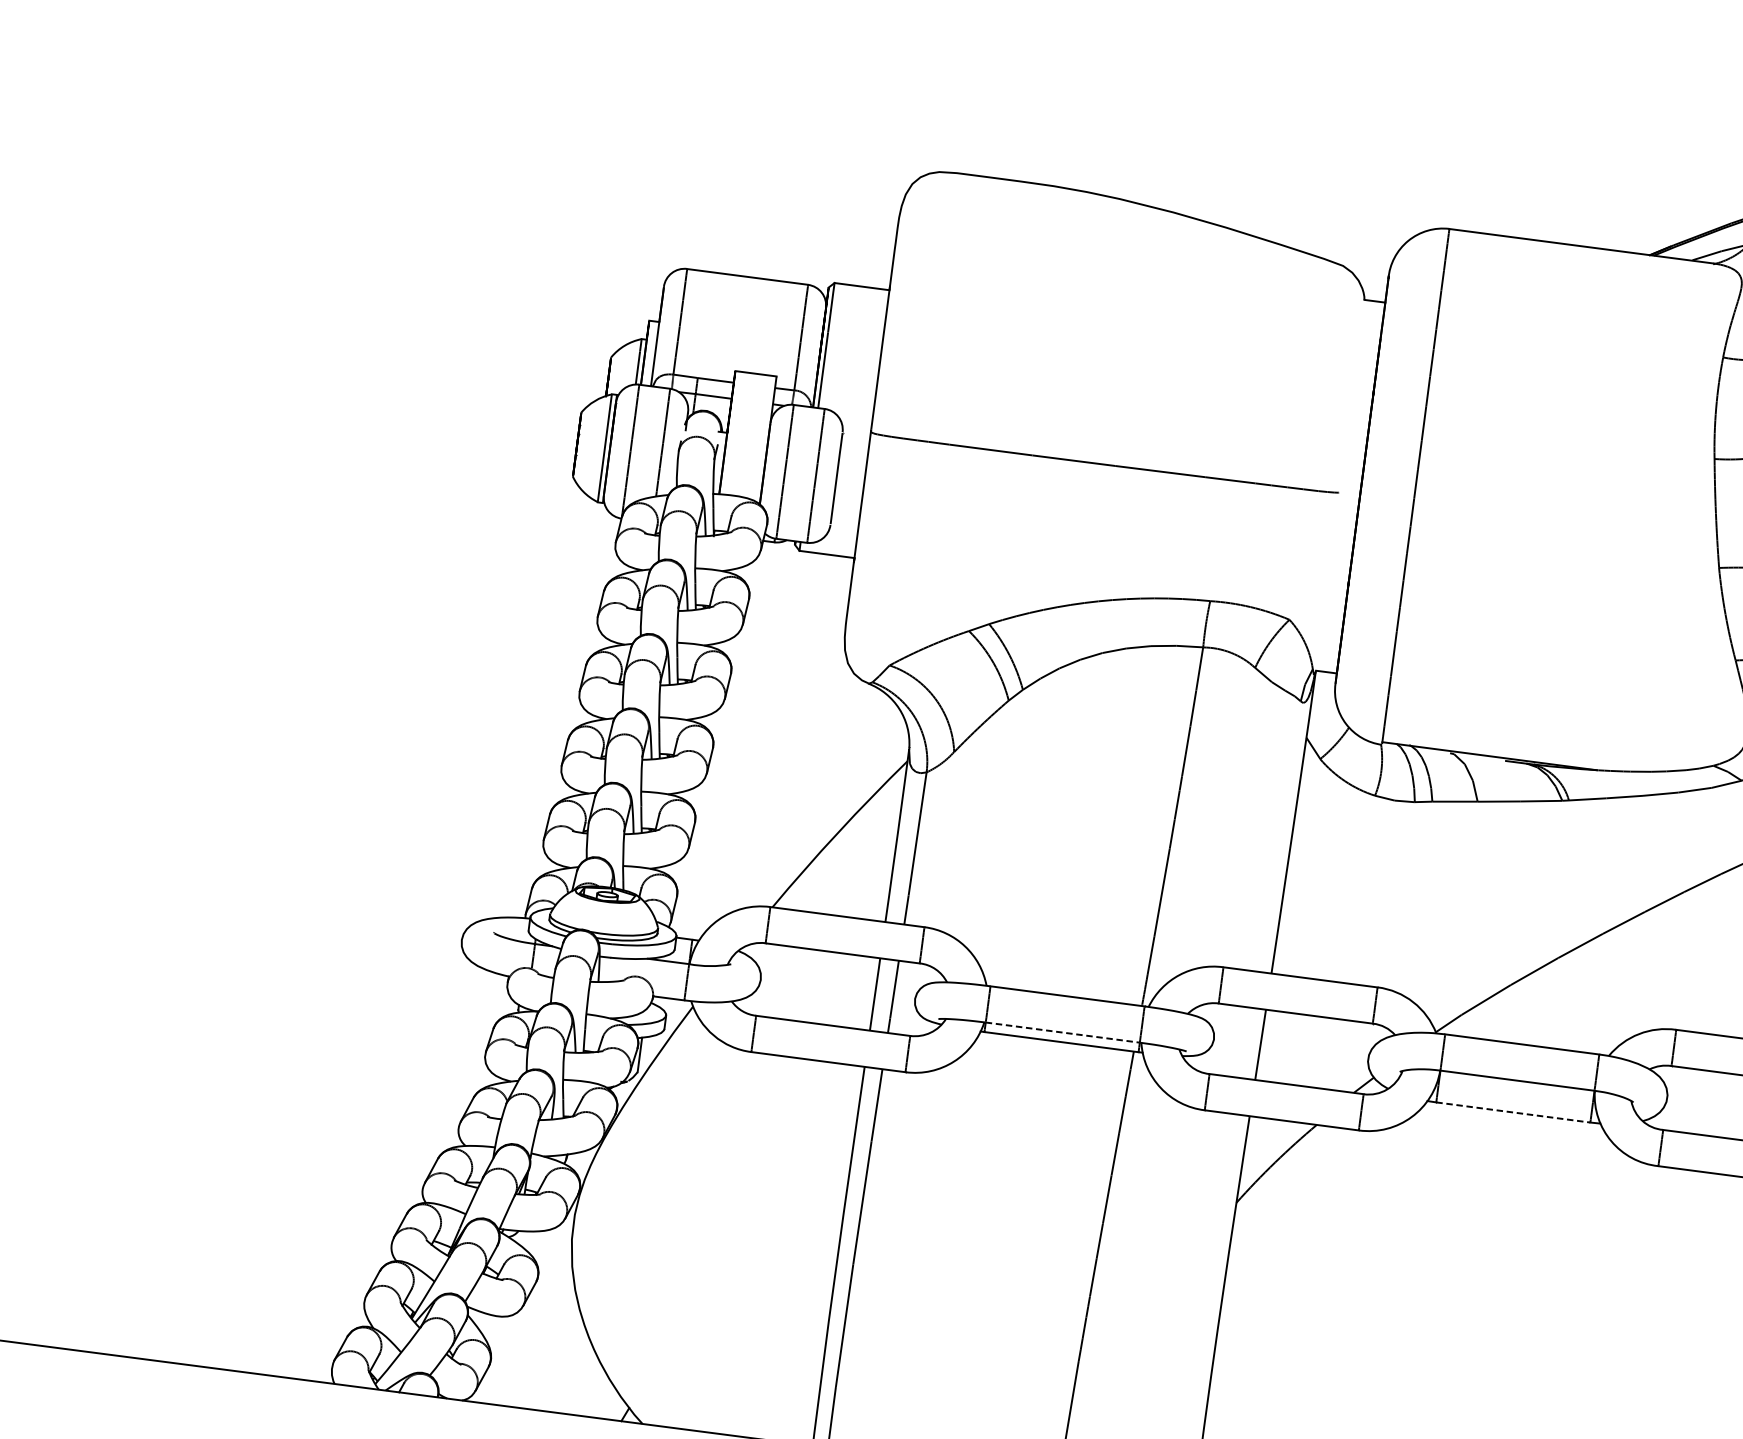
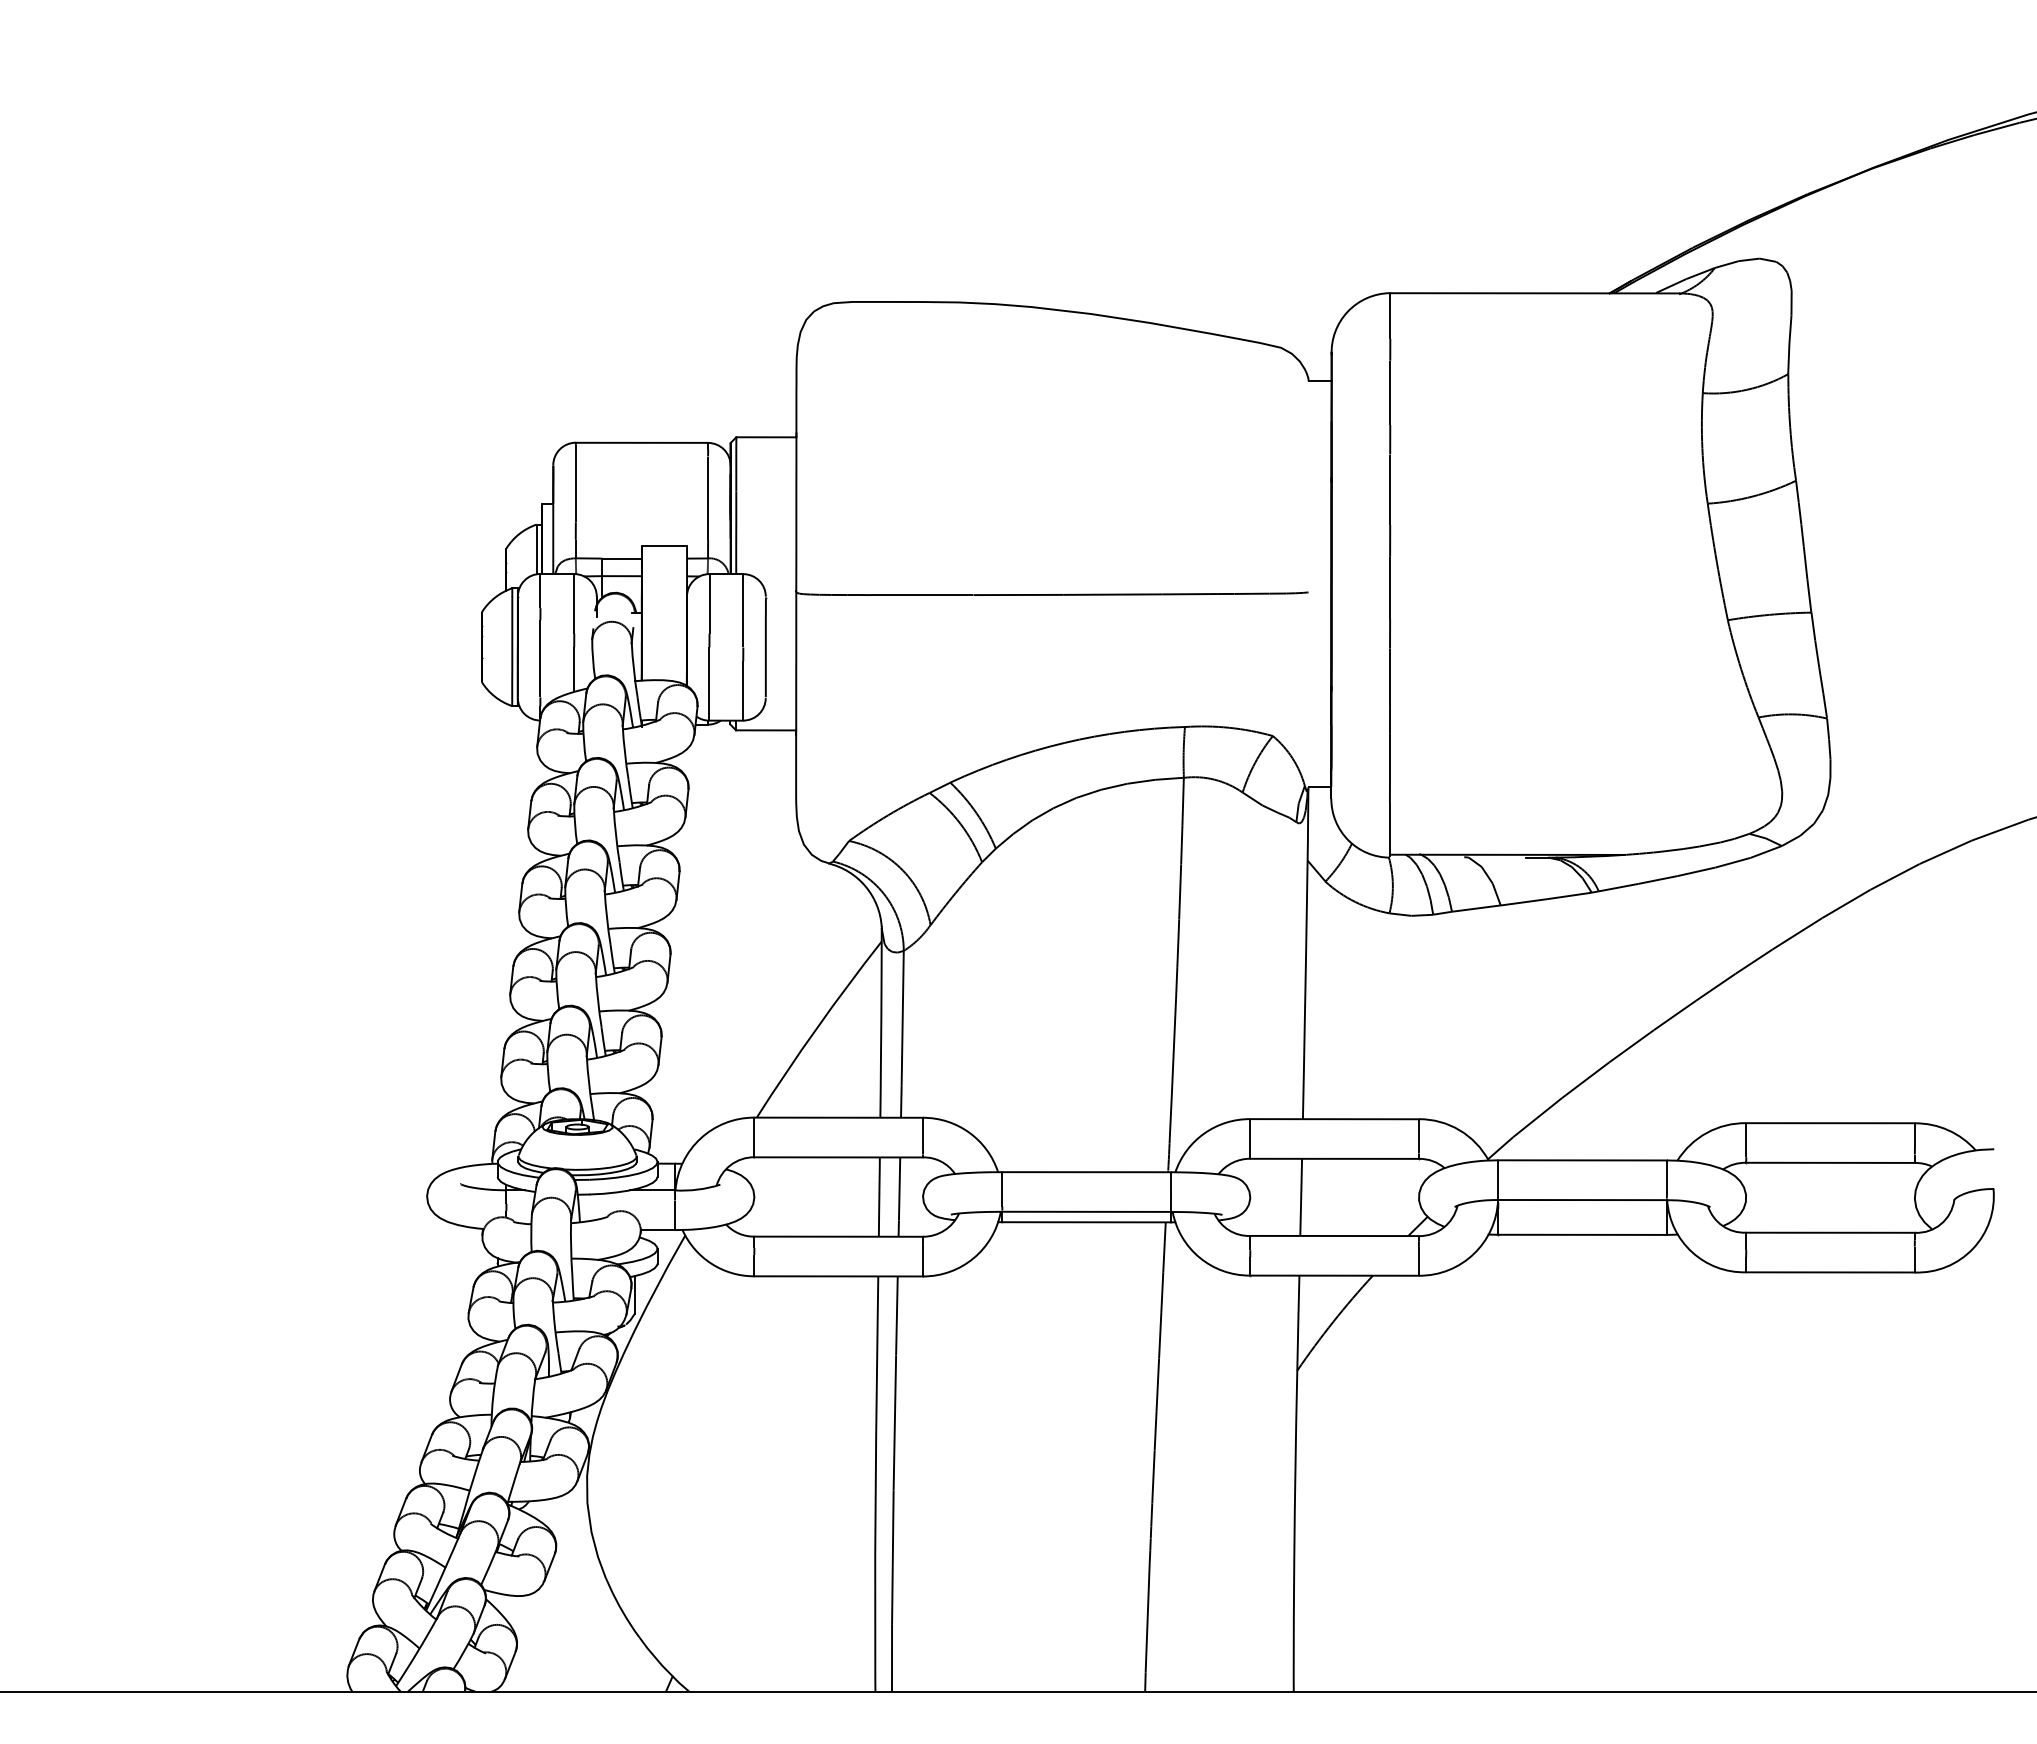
line: (1063, 1032) -> (1087, 1211), dashed -> solid
line: (1514, 1112) -> (1583, 1234), dashed -> solid

